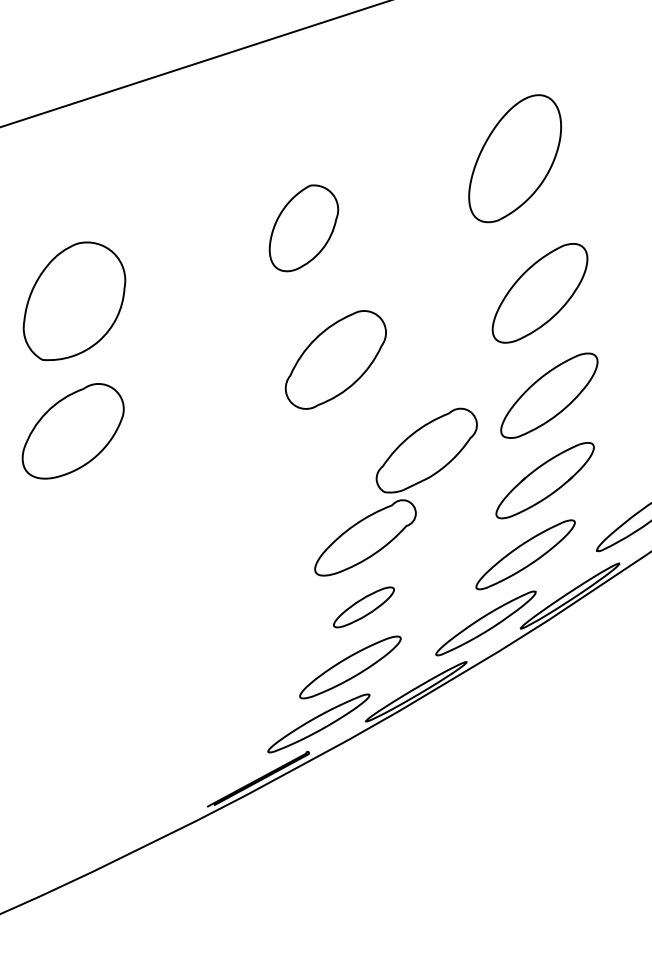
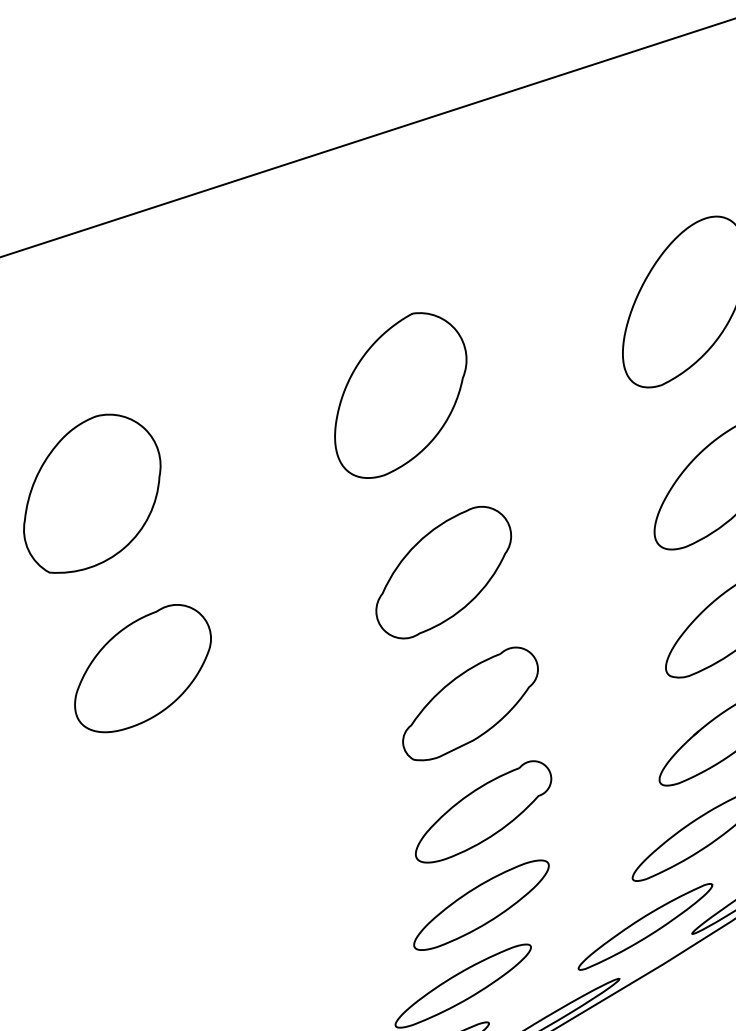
part: (303, 228) -> (400, 395), size x1.43
part: (72, 431) -> (142, 668), moved
part: (426, 450) -> (470, 703), moved
part: (363, 607) -> (480, 905), size x1.67

